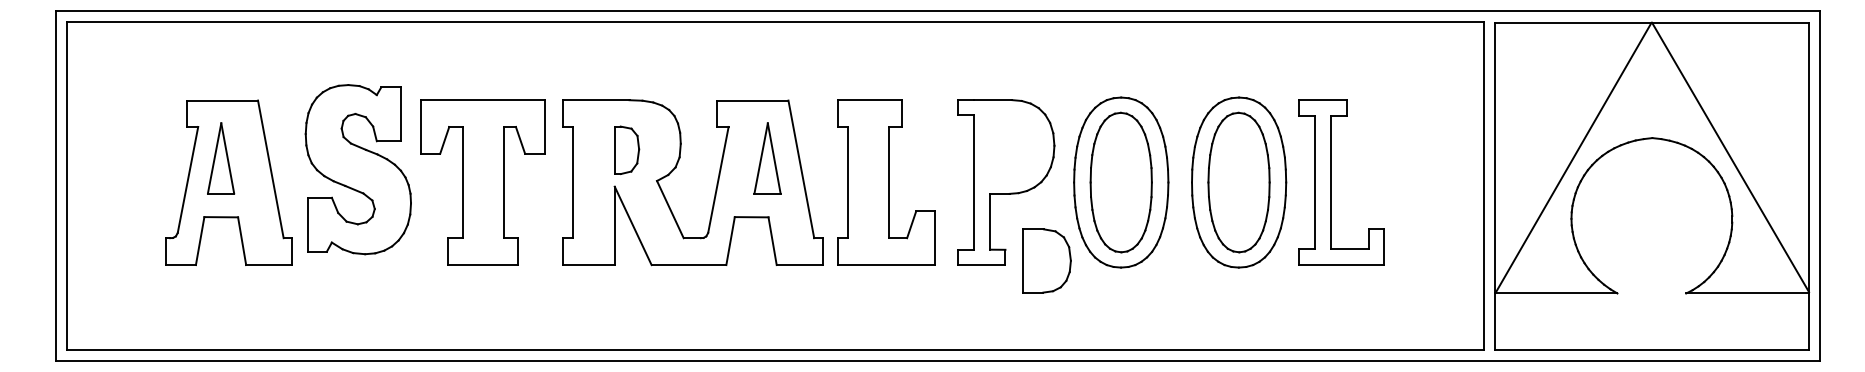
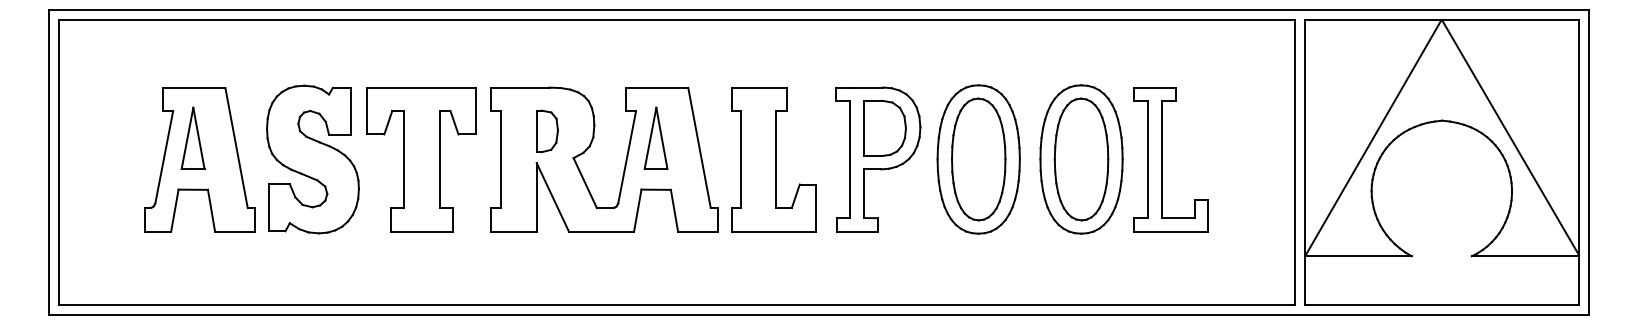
part: (767, 158) -> (656, 138), moved
part: (357, 169) -> (312, 159), moved
part: (1046, 260) -> (884, 128), moved

